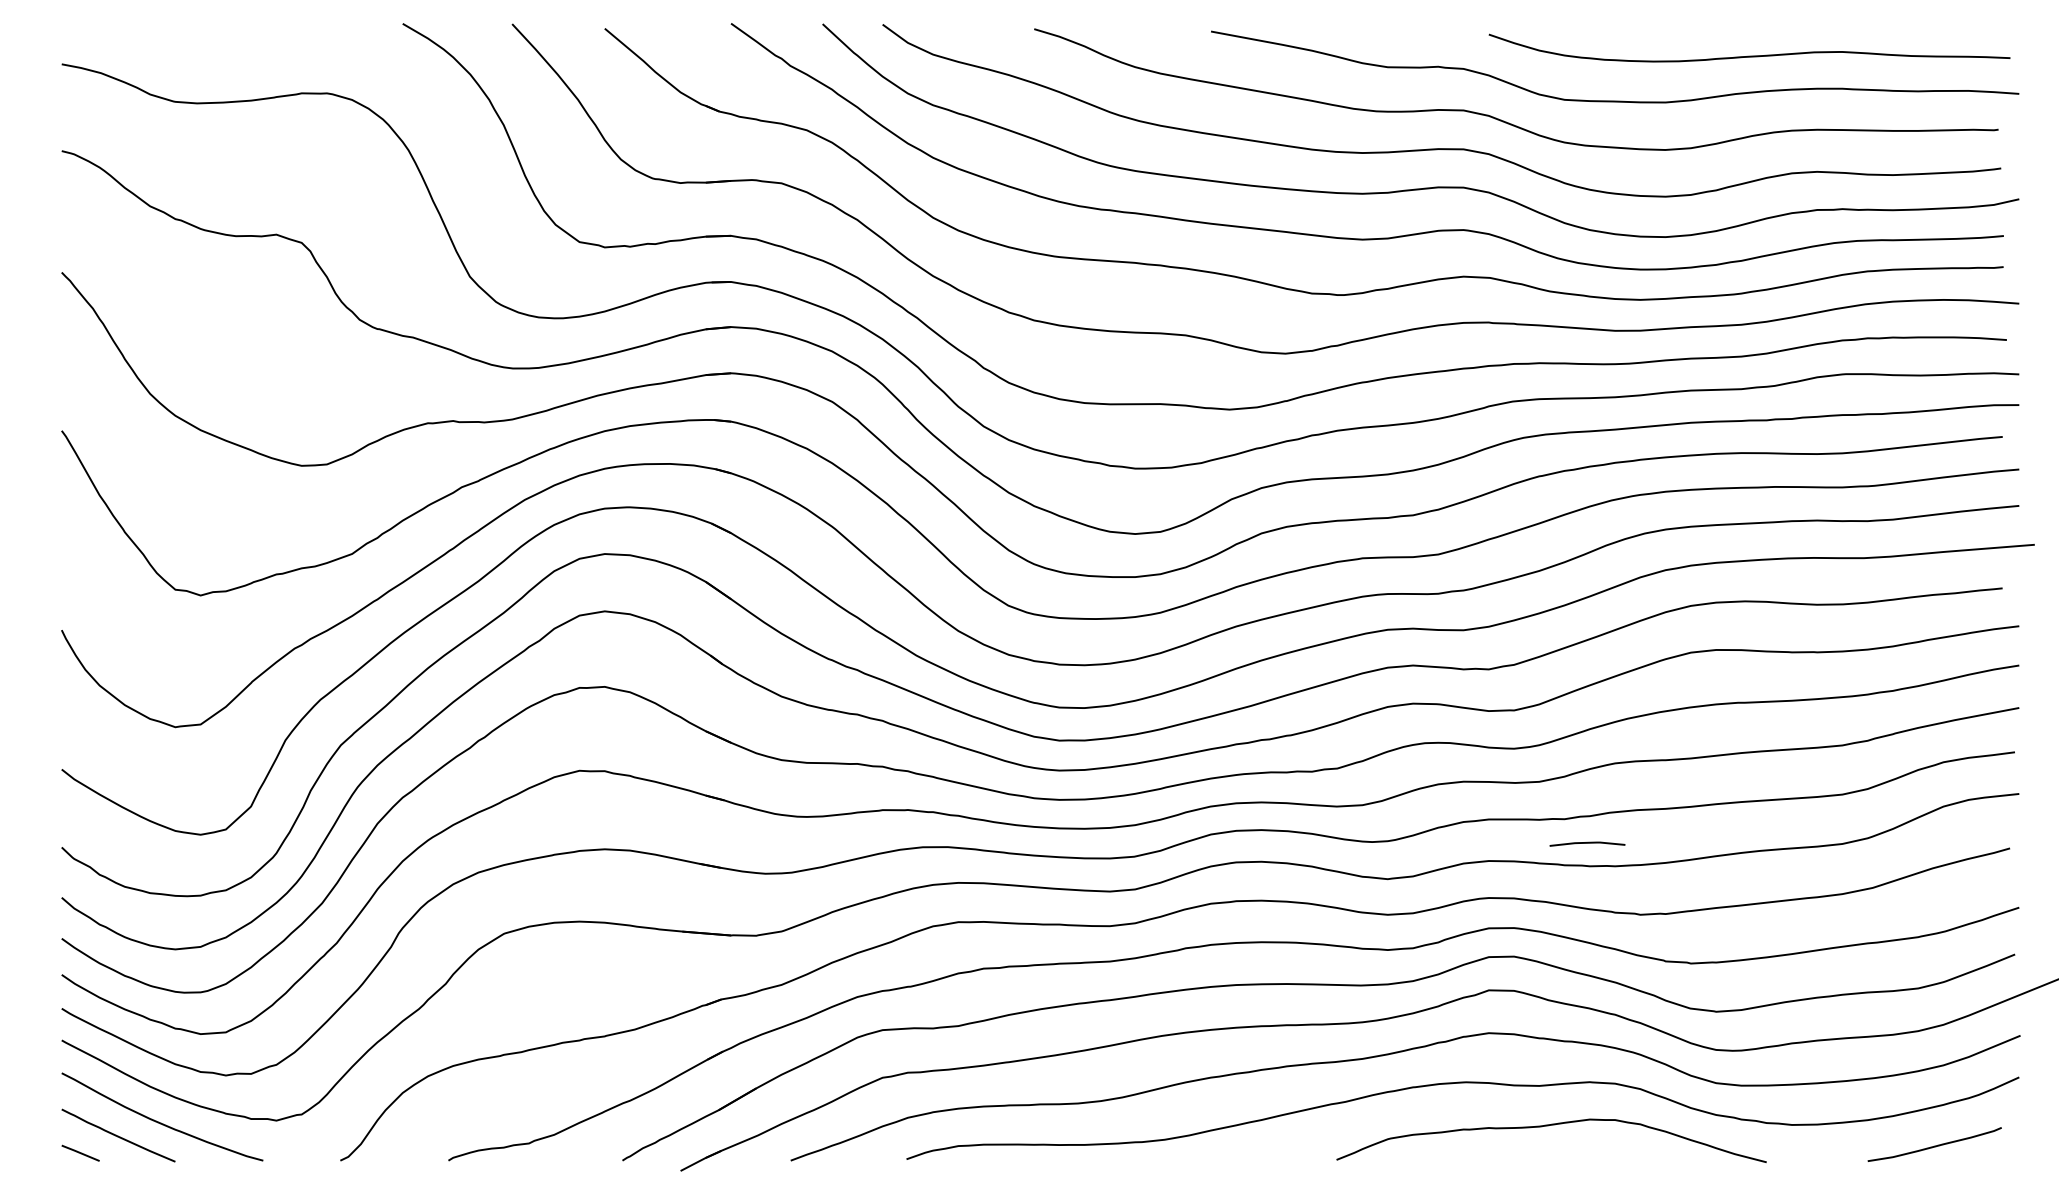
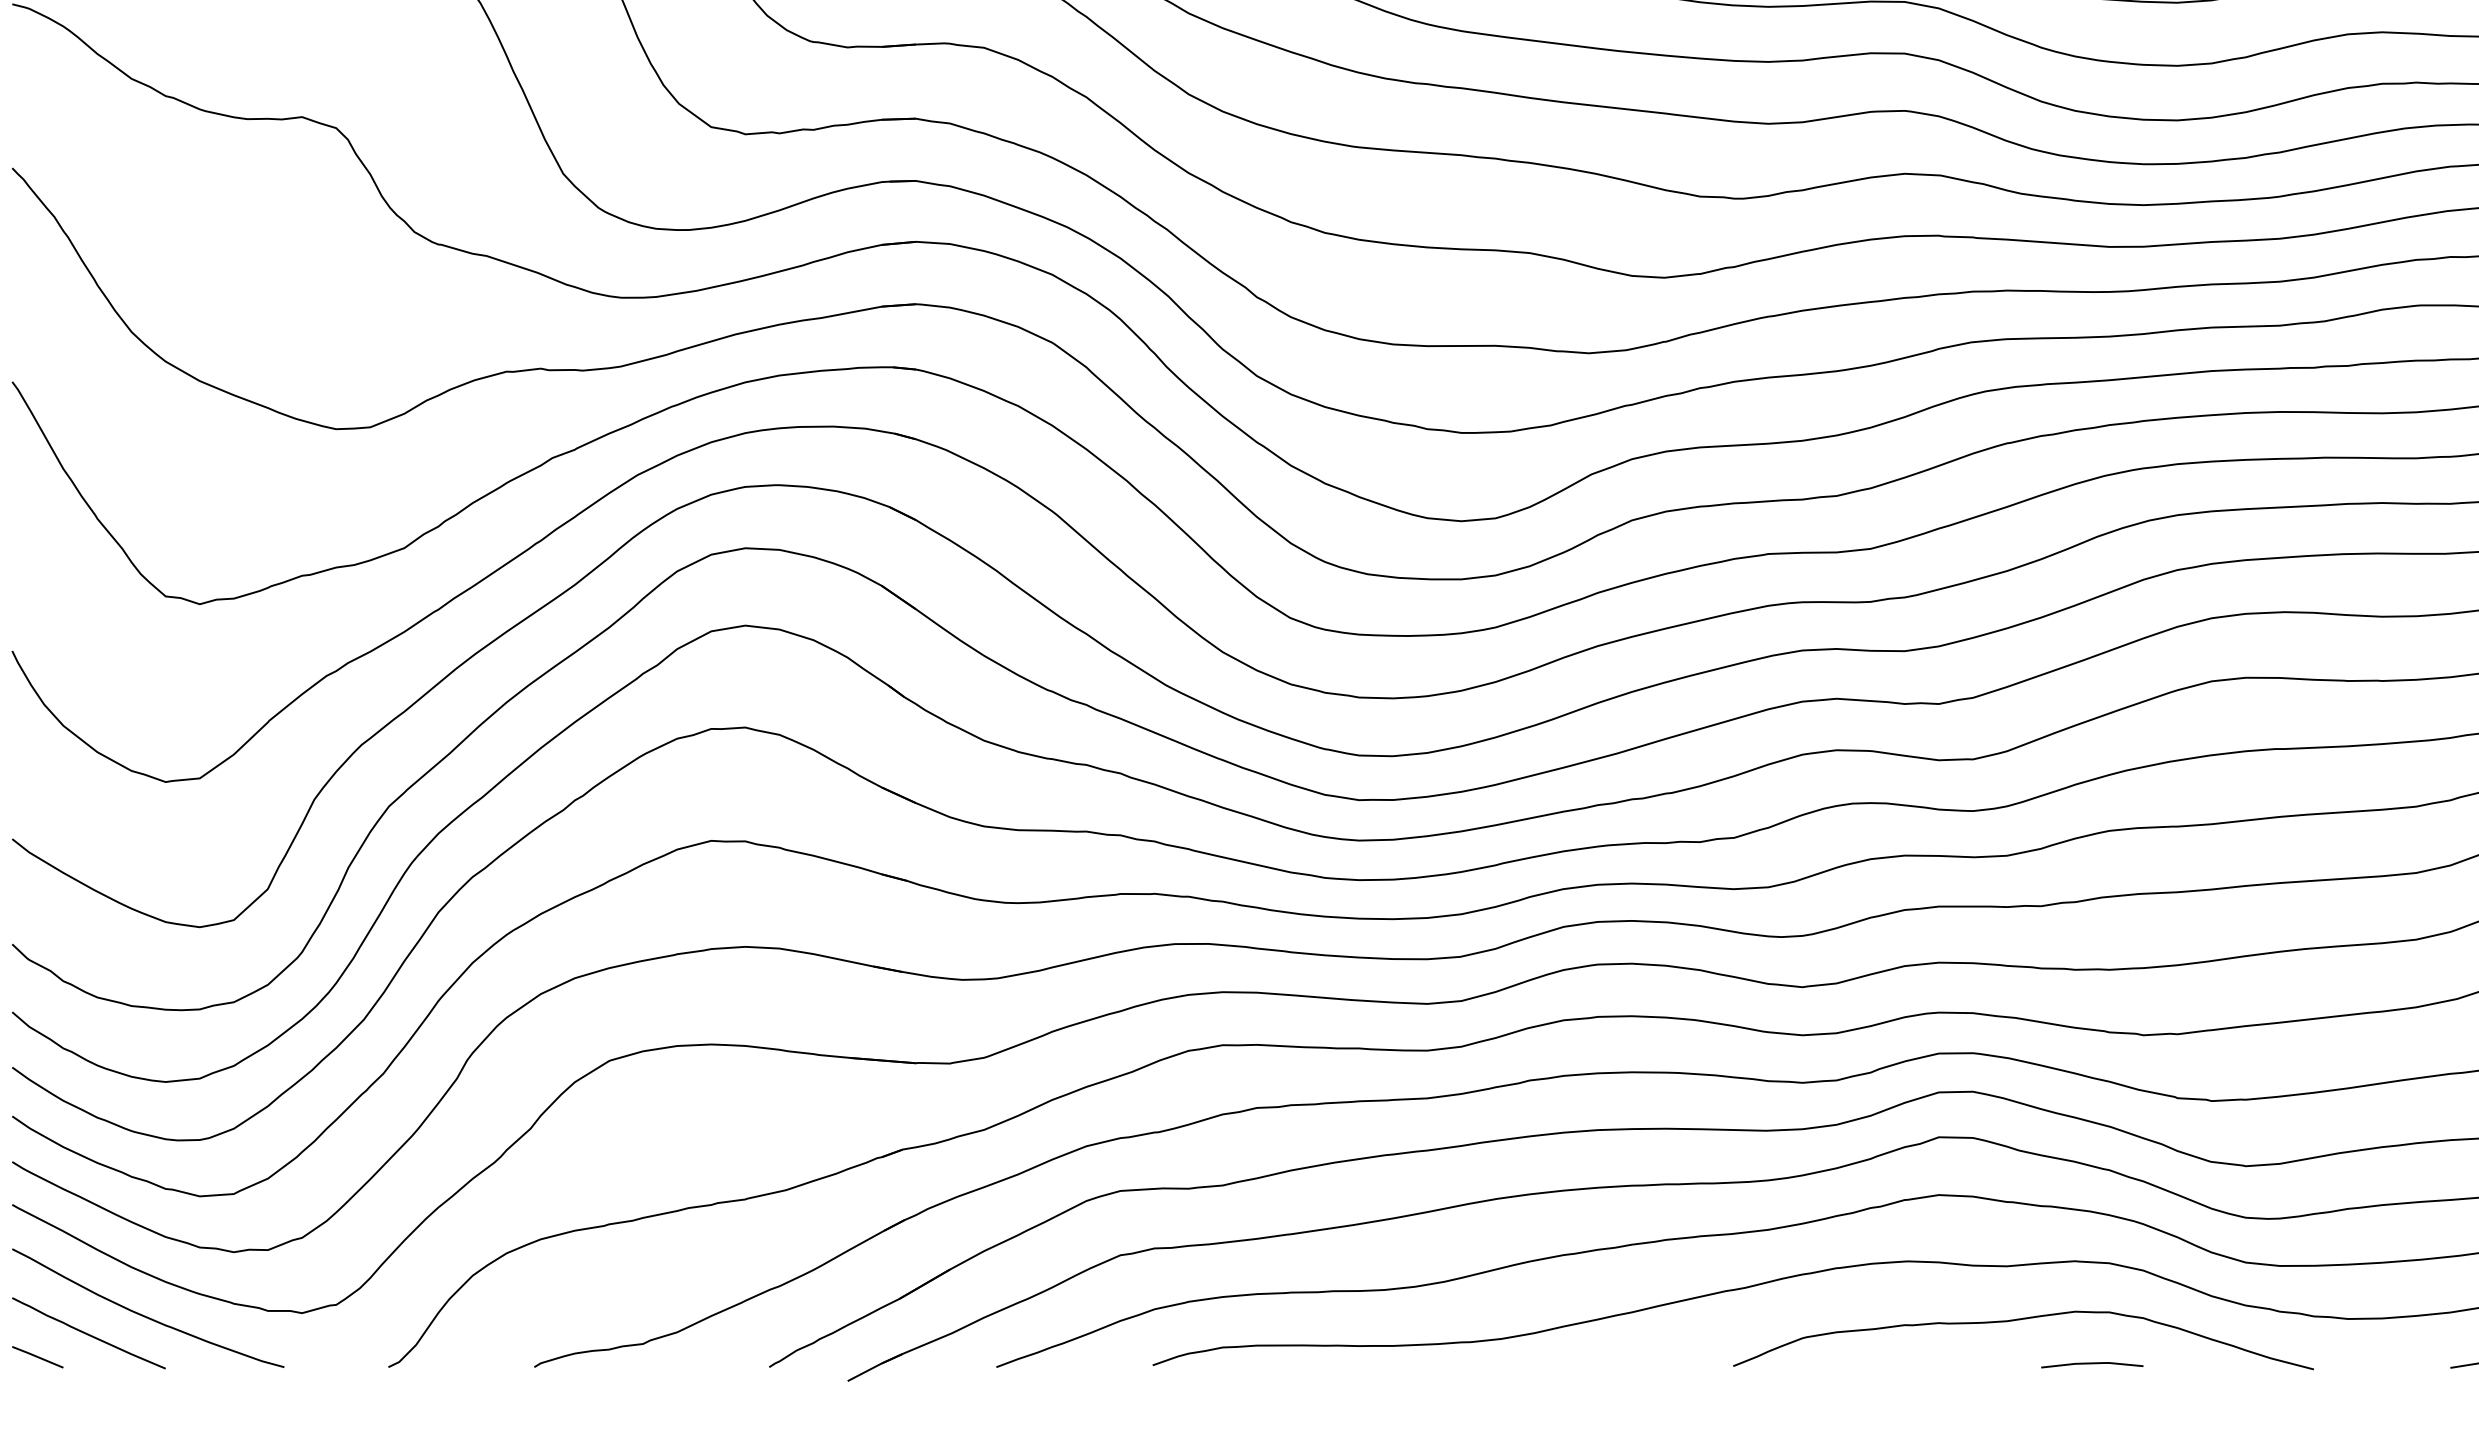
line: (1587, 843) -> (2092, 1364), moved

